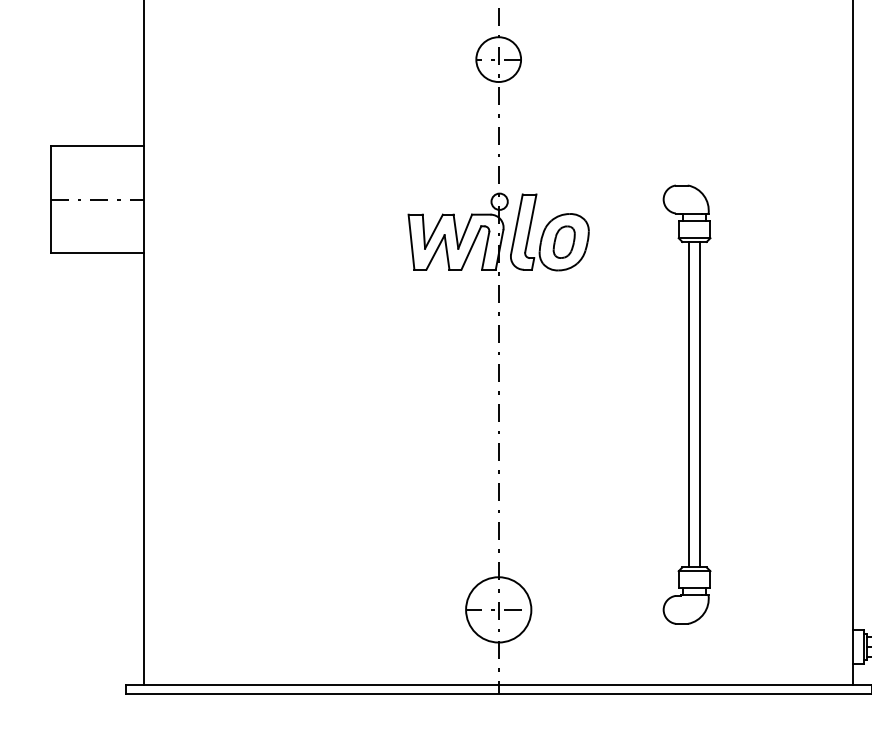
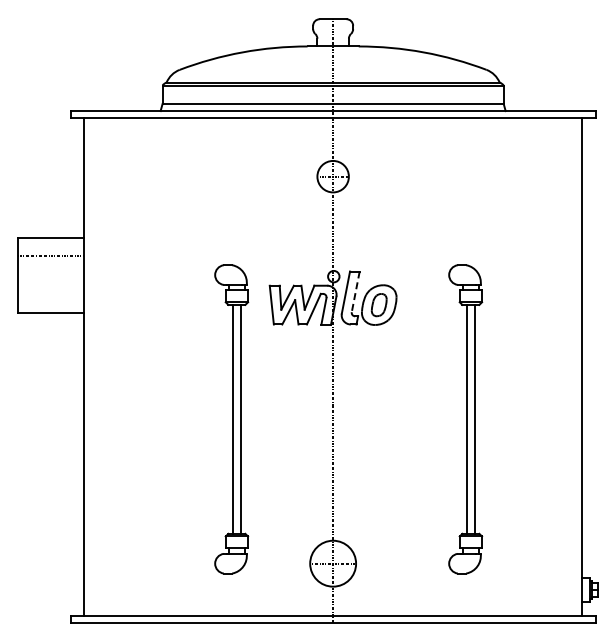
line: (96, 200) -> (50, 256), moved
line: (530, 222) -> (355, 291), solid -> dashed
part: (354, 404) -> (231, 419), added

